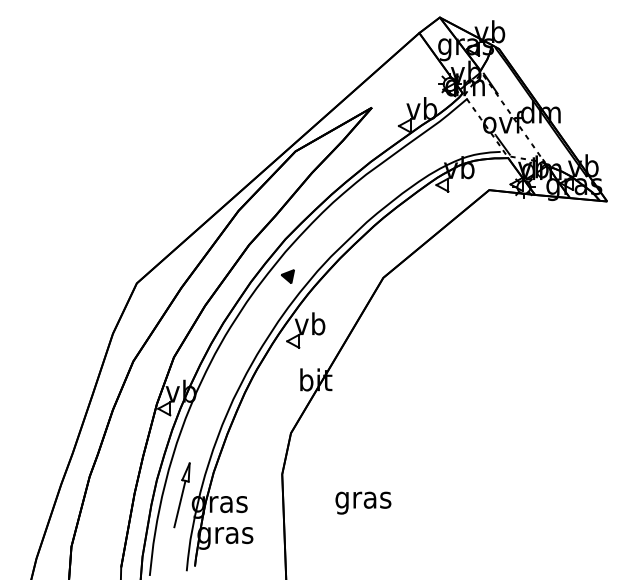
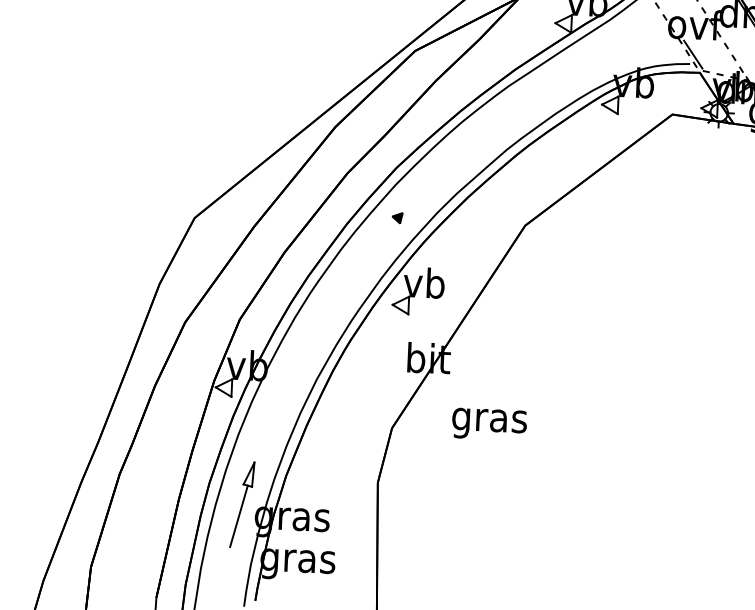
part: (287, 276) -> (396, 217), size x0.6
text: (363, 502) -> (489, 423), moved

